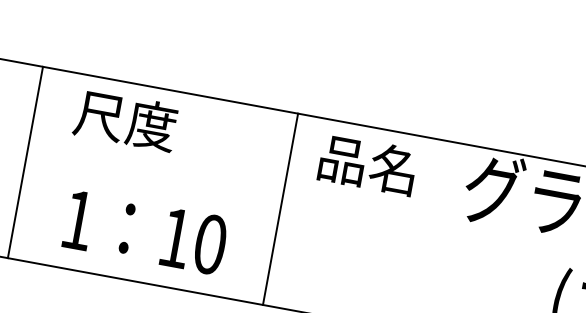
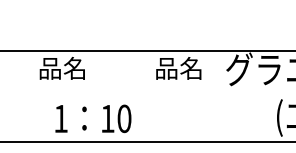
text: (125, 118) -> (62, 67), 尺度 -> 品名
line: (25, 162) -> (19, 96), removed
line: (281, 209) -> (142, 96), removed
text: (145, 231) -> (93, 118), moved

